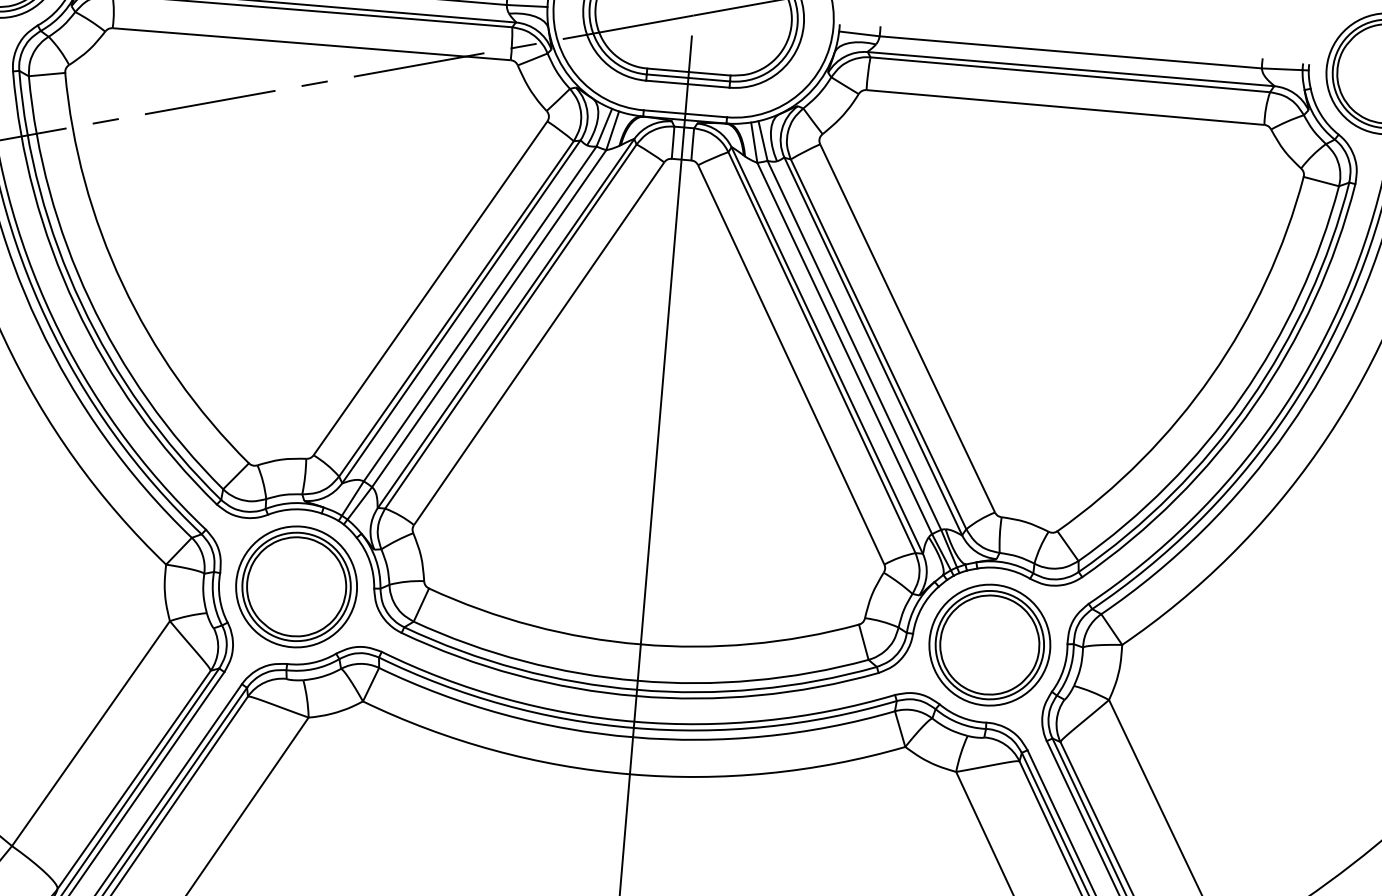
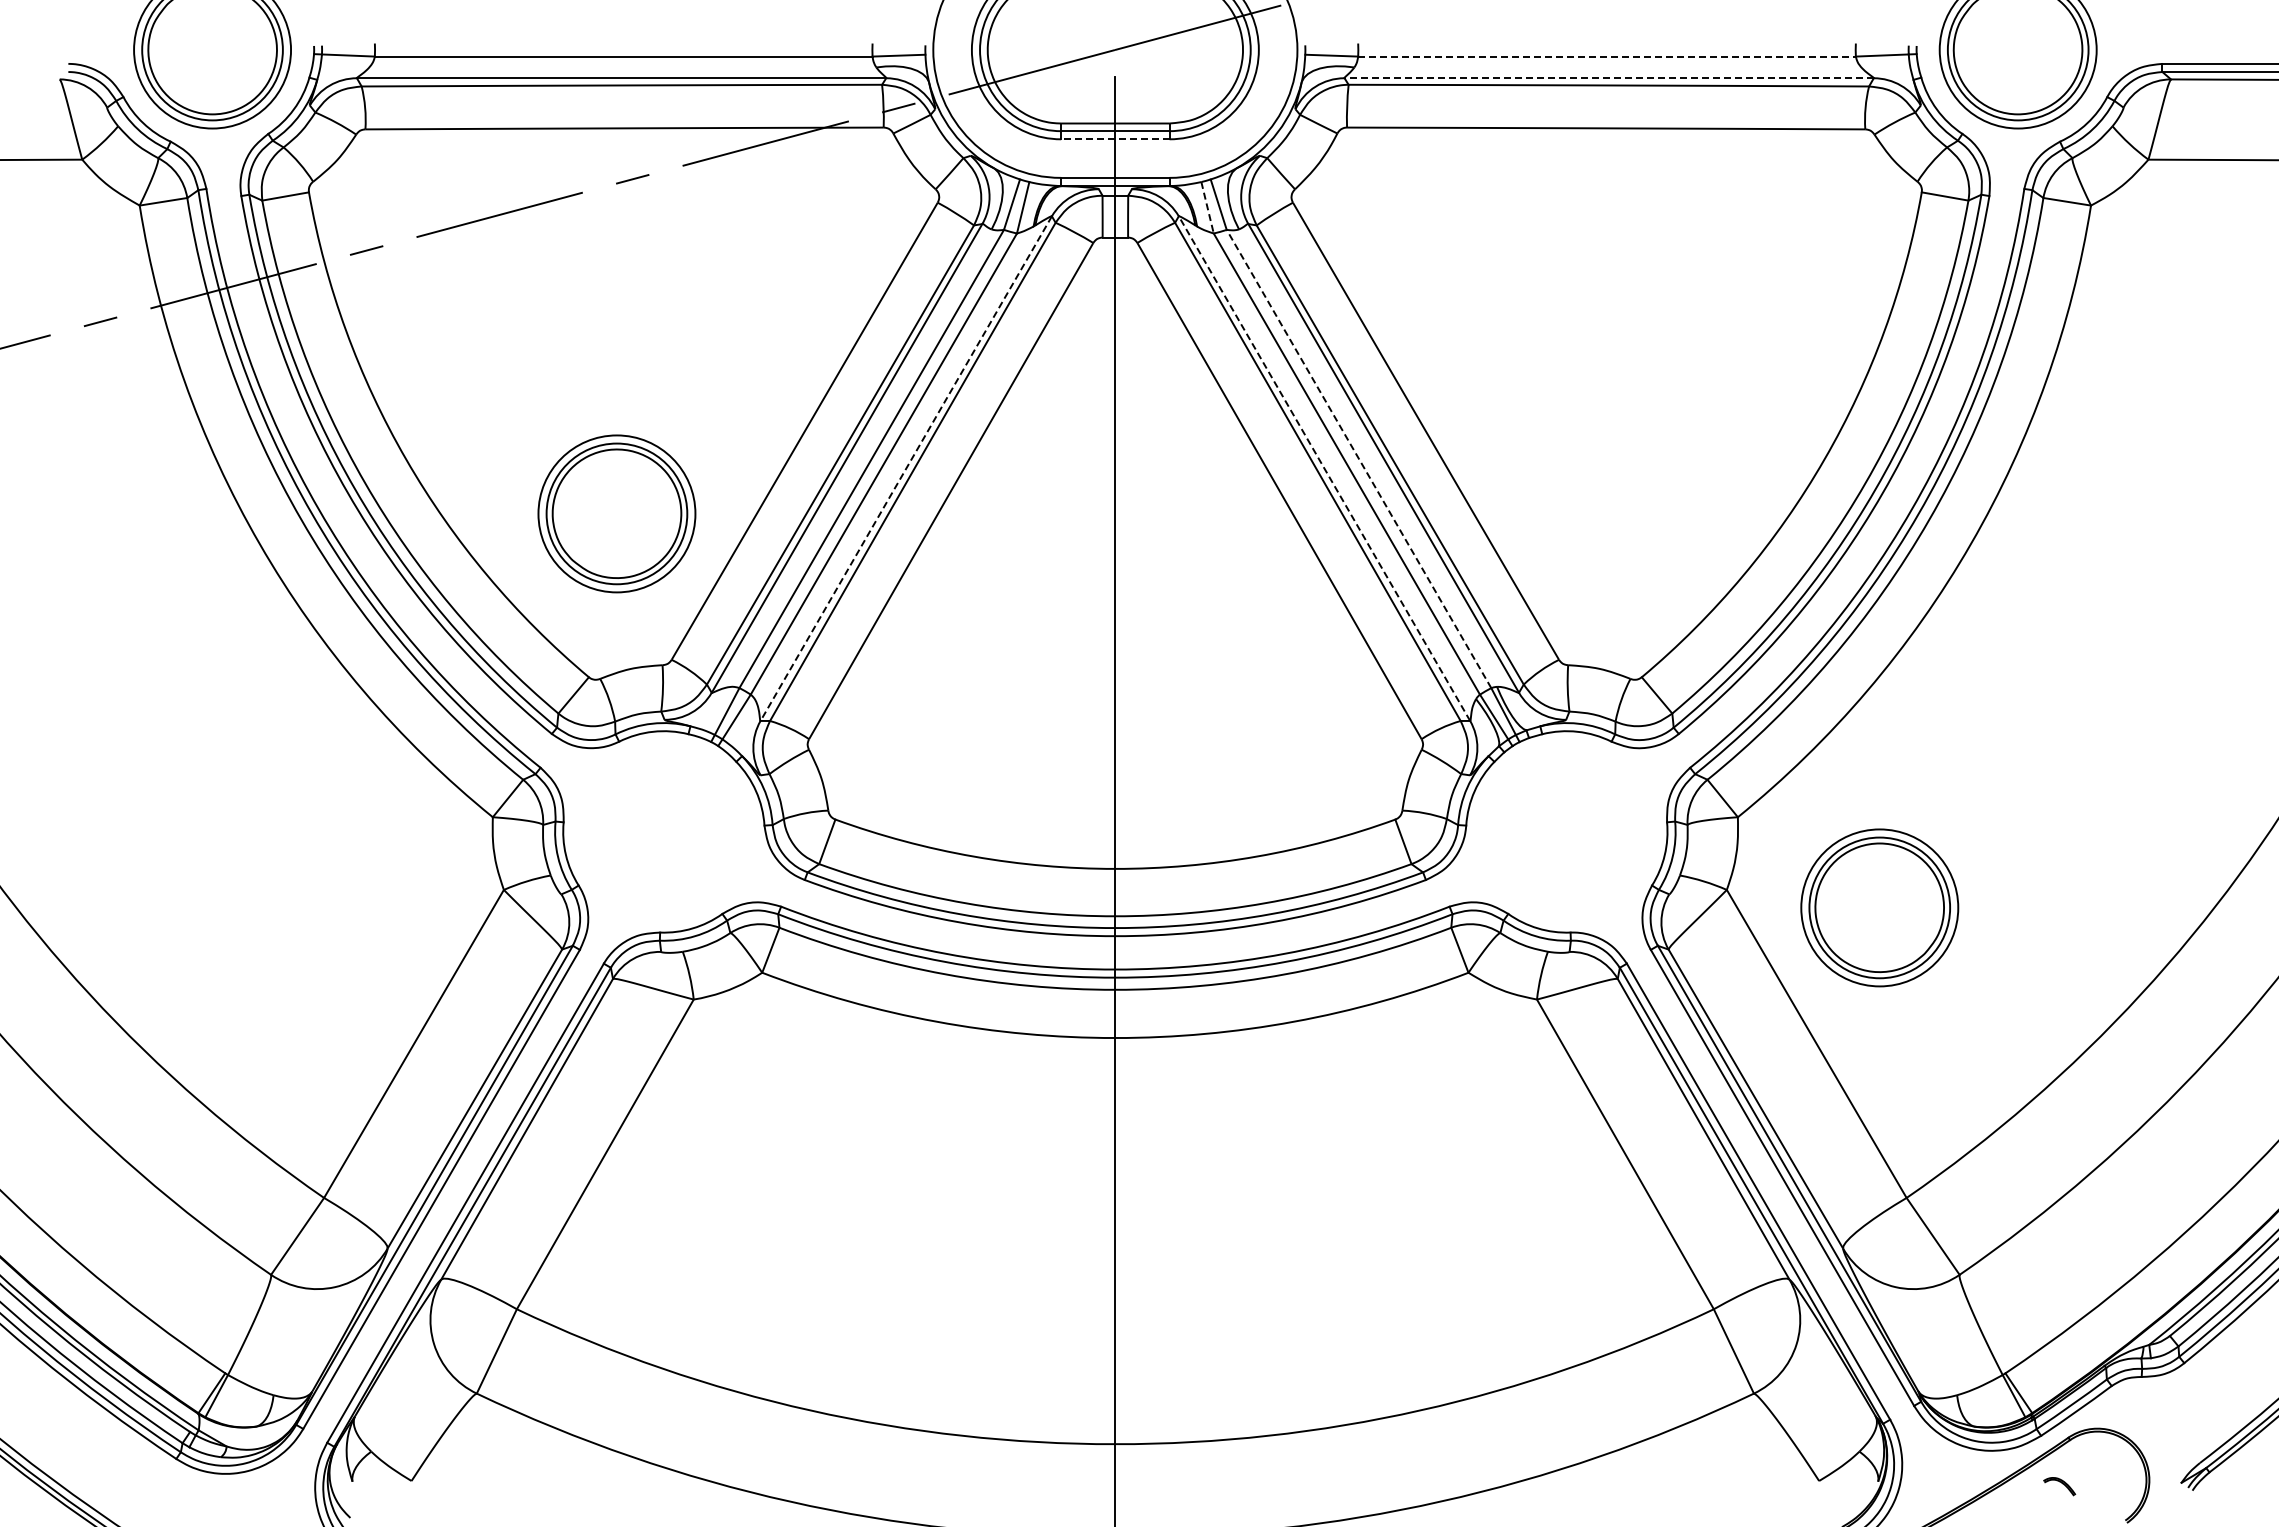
line: (1071, 52) -> (1607, 56), solid -> dashed
line: (1071, 69) -> (1609, 78), solid -> dashed
line: (687, 84) -> (1114, 139), solid -> dashed
line: (754, 143) -> (1207, 208), solid -> dashed
line: (506, 324) -> (906, 469), solid -> dashed
line: (854, 345) -> (1359, 459), solid -> dashed
line: (827, 350) -> (1324, 468), solid -> dashed
part: (296, 586) -> (616, 513), moved
part: (989, 644) -> (1879, 907), moved

